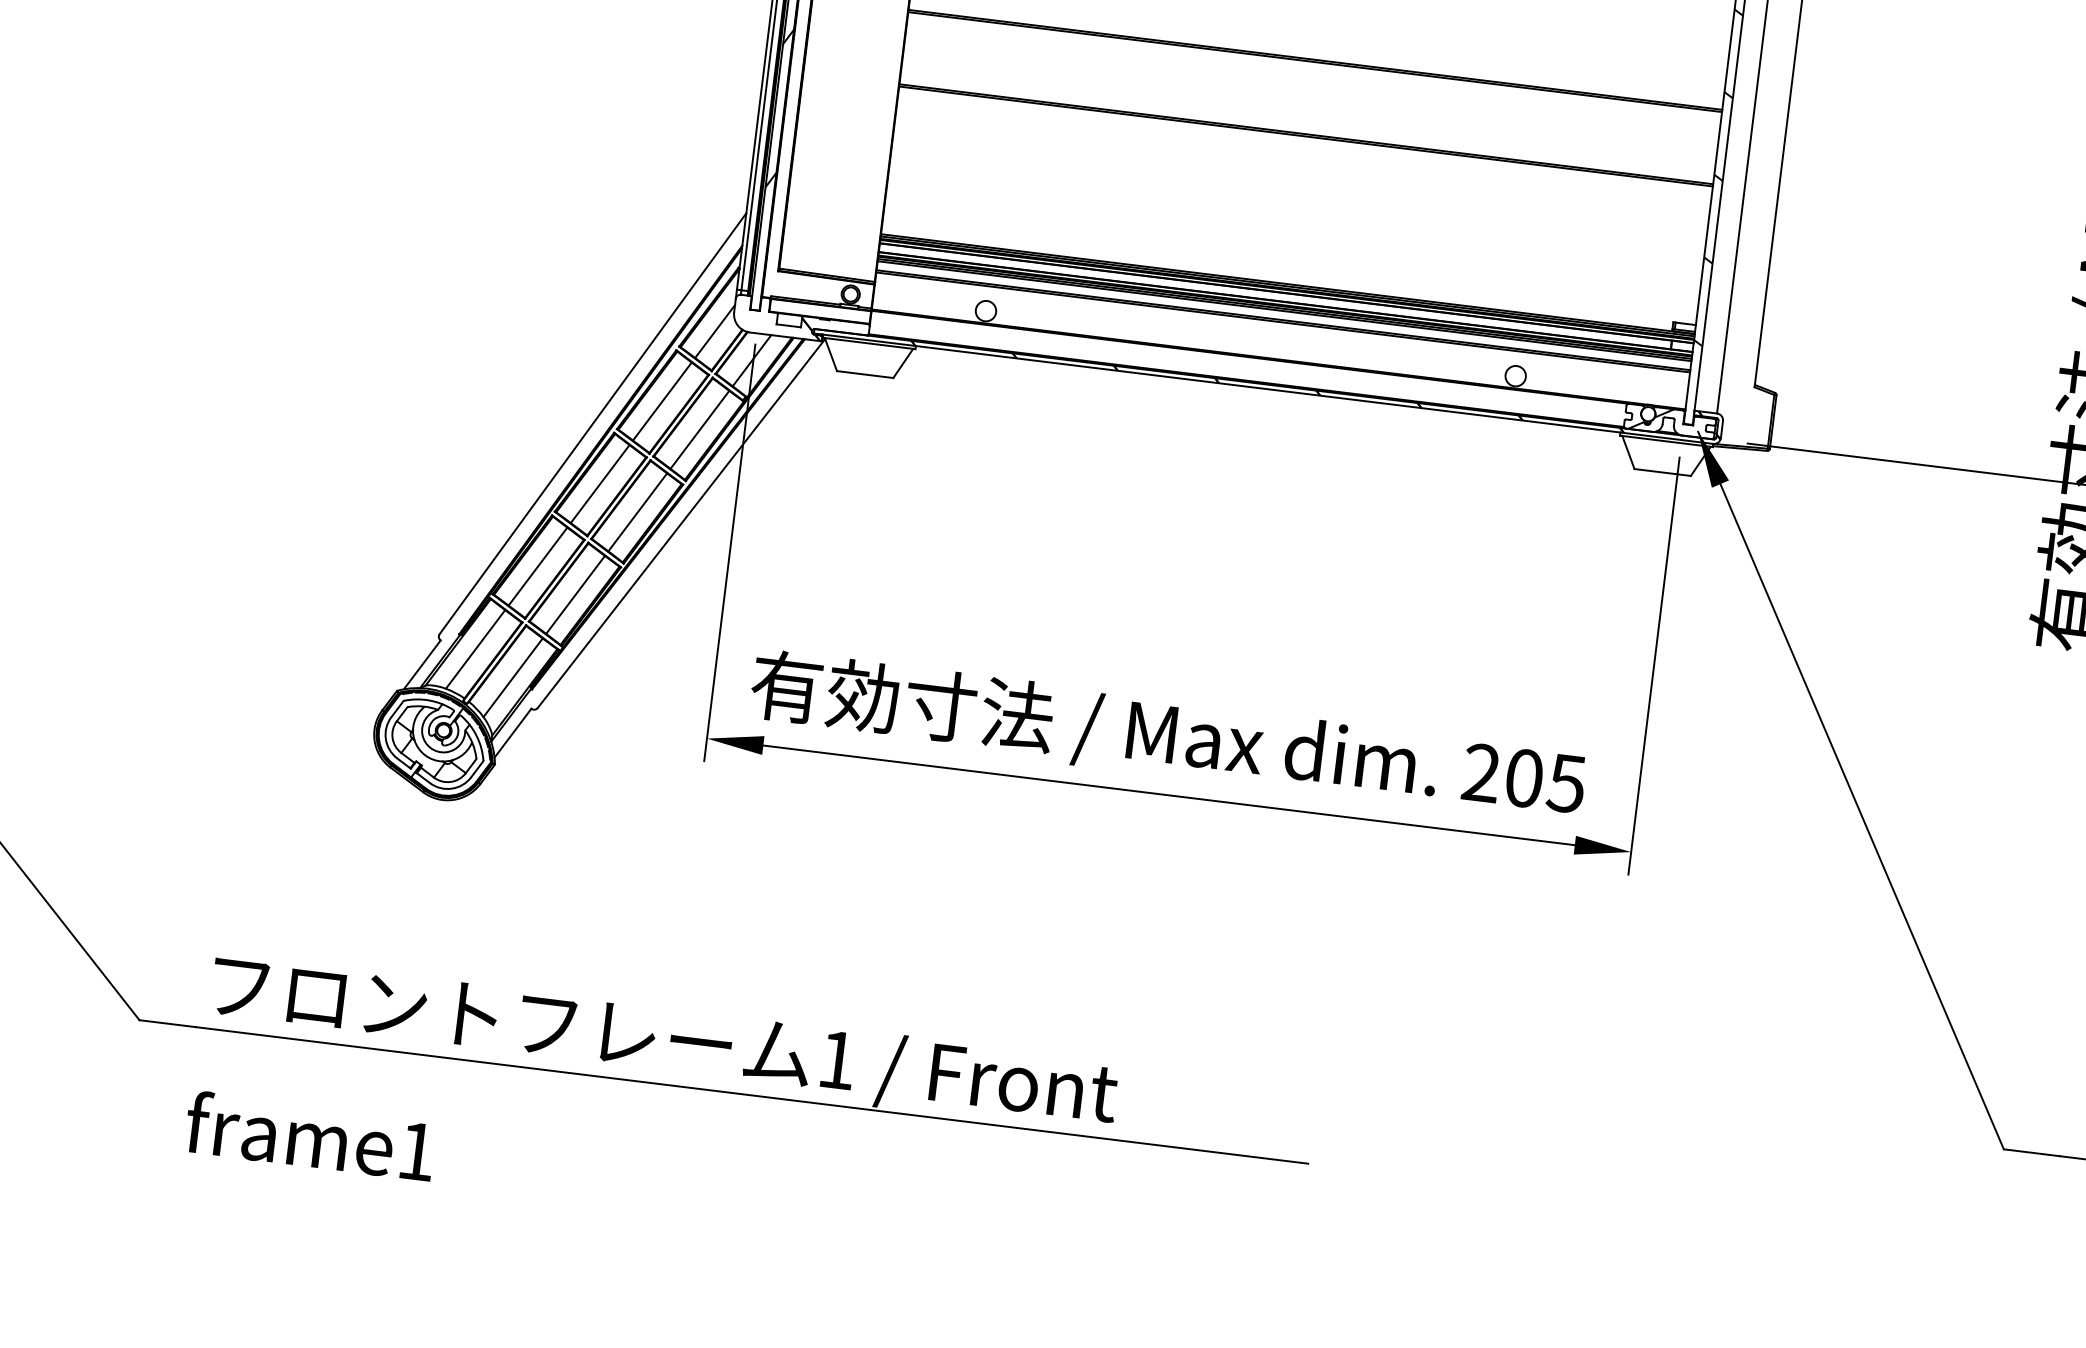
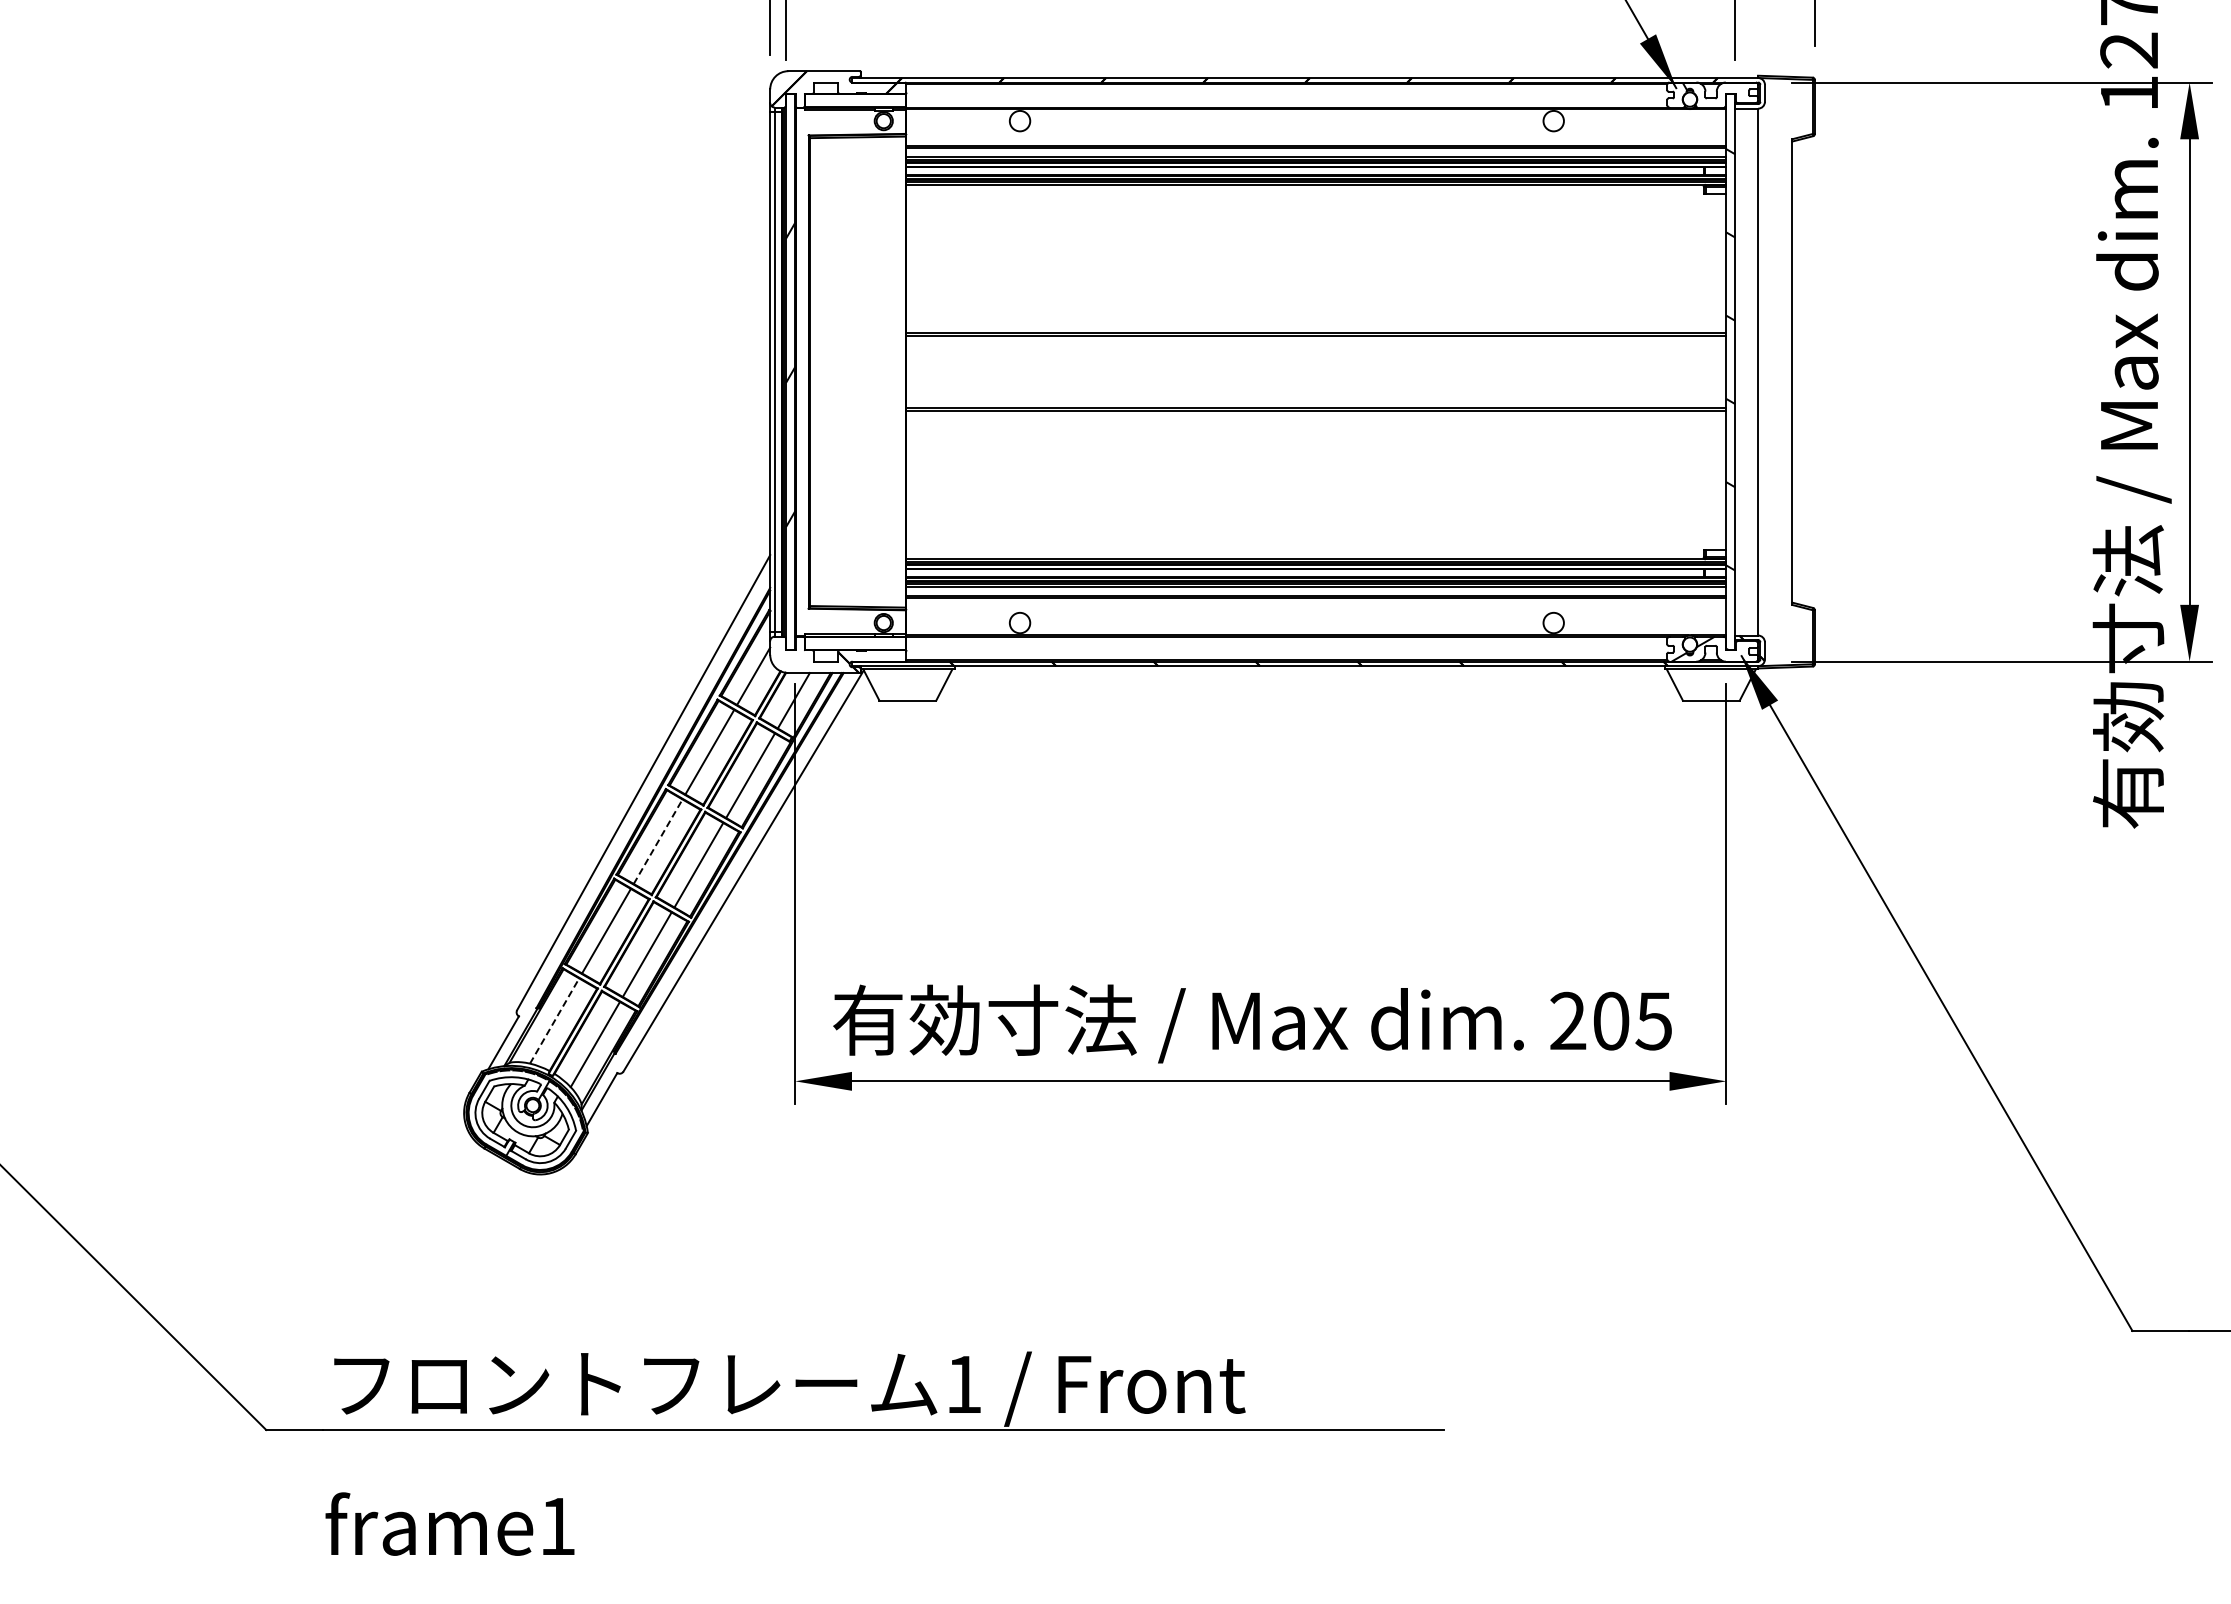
line: (600, 483) -> (658, 841), solid -> dashed
line: (475, 648) -> (554, 1020), solid -> dashed

